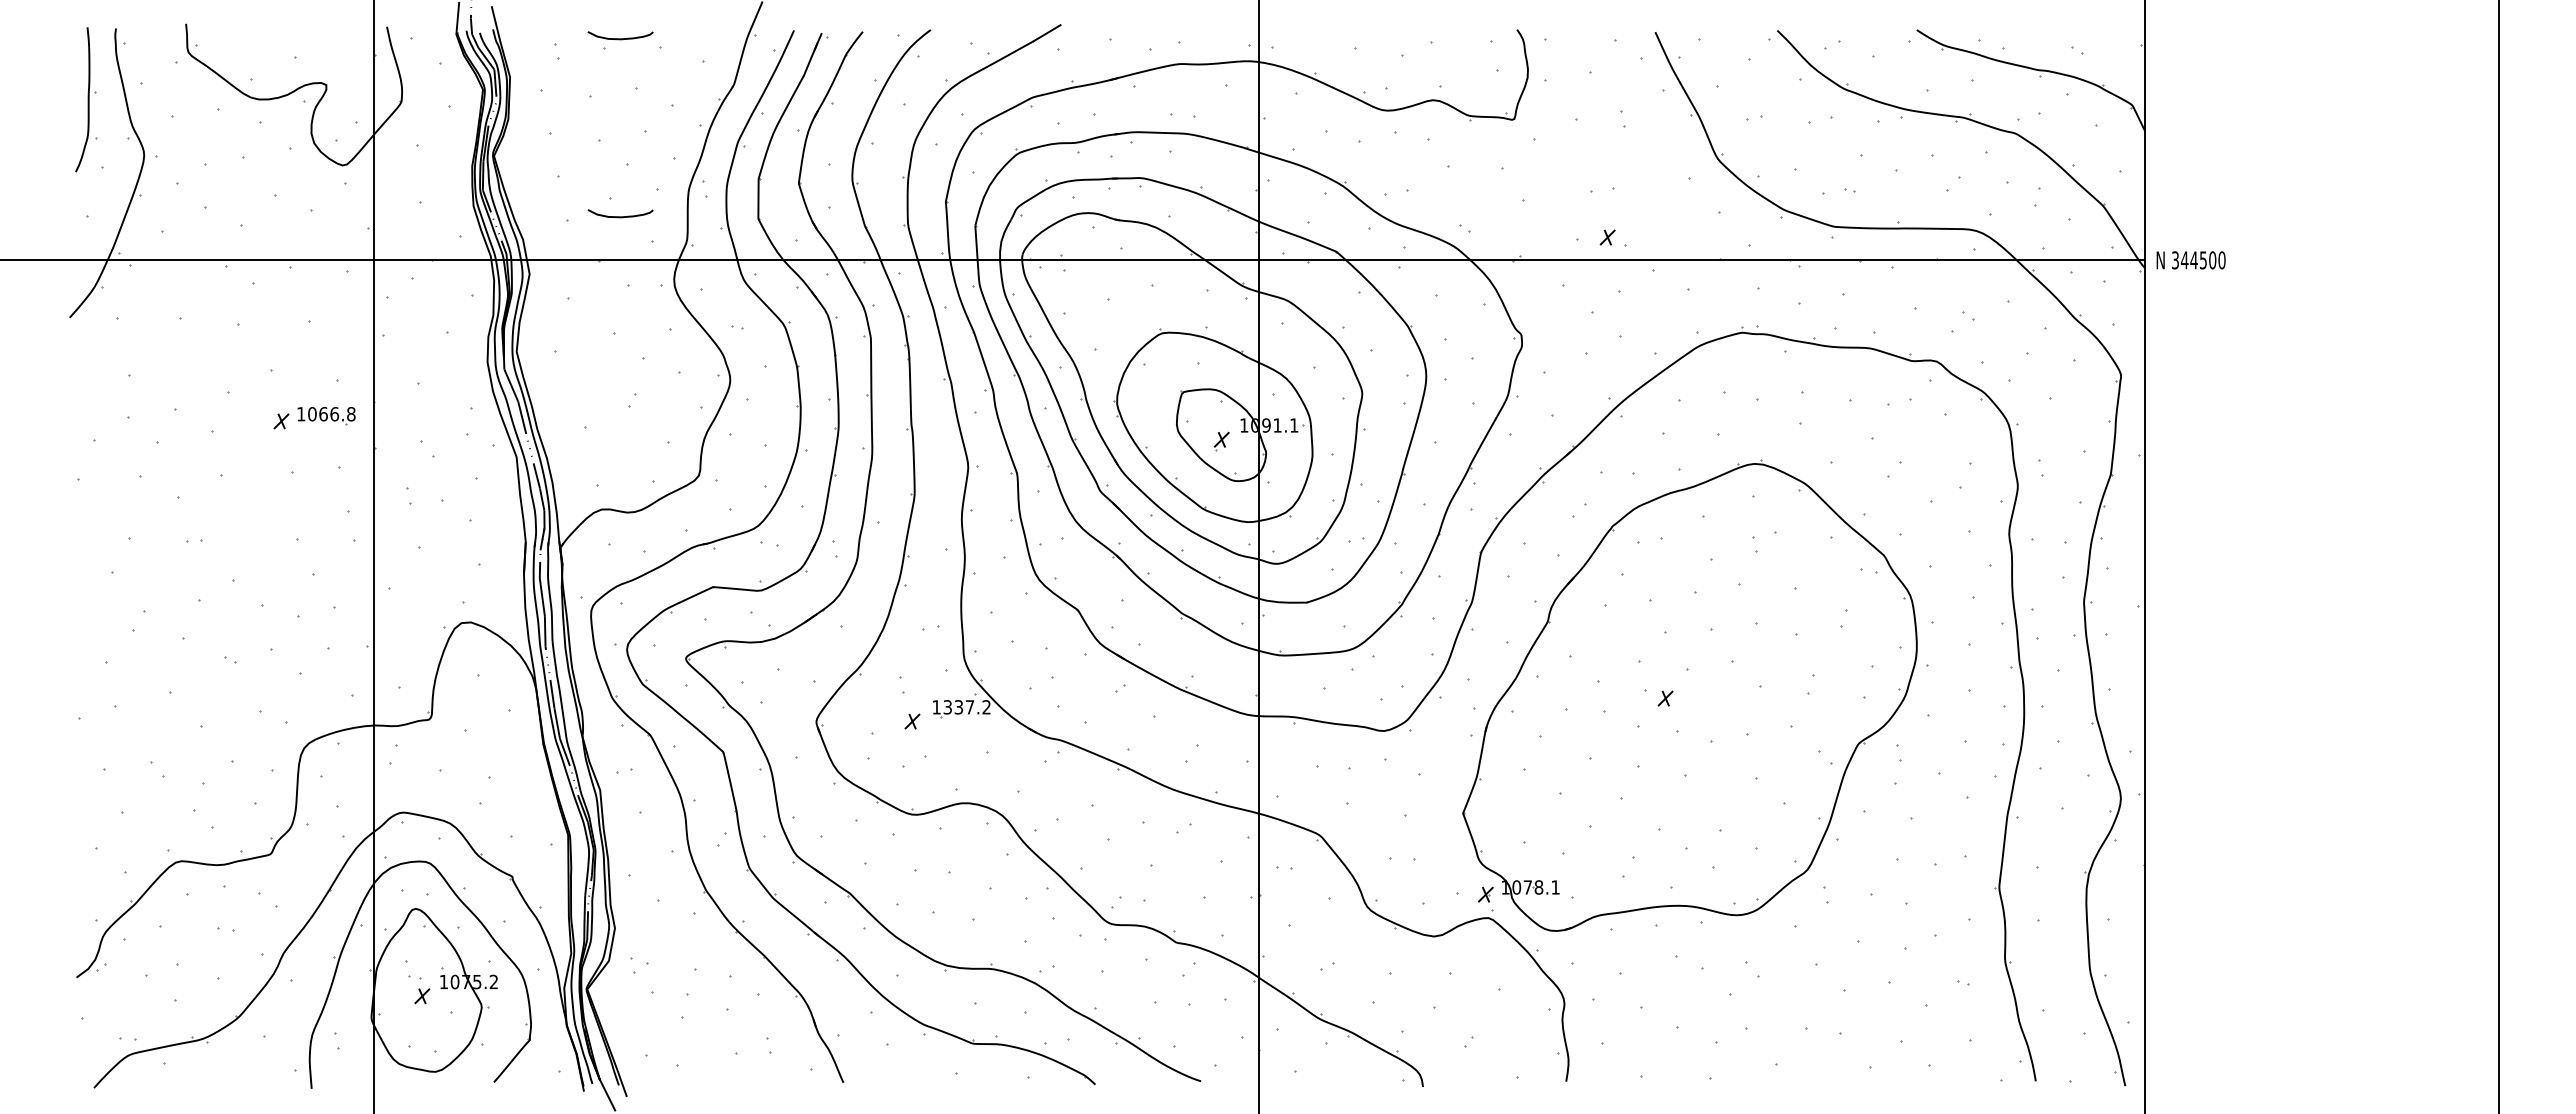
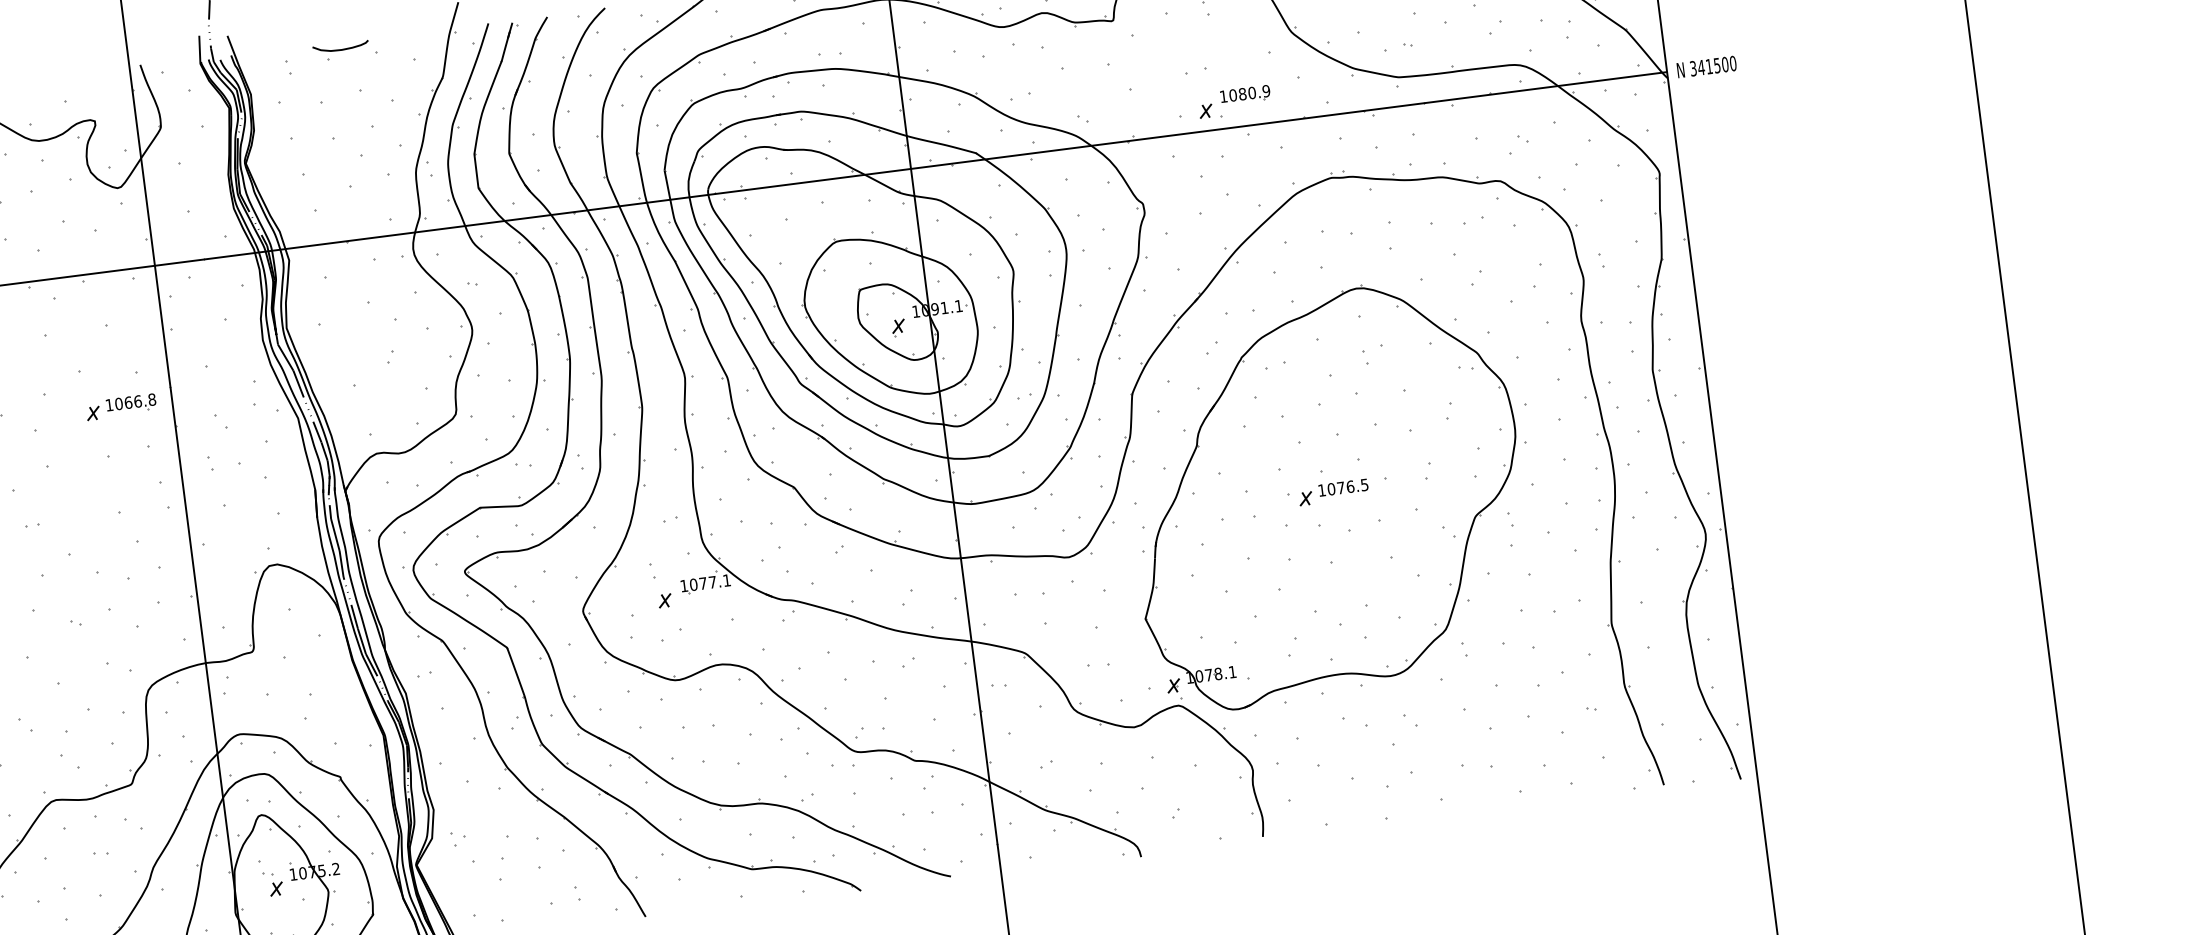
curve: (620, 216) -> (360, 201), removed
part: (1655, 224) -> (1245, 94), added
text: (2193, 260) -> (1708, 66), 344500 -> 341500
part: (1710, 691) -> (1343, 487), added
text: (966, 707) -> (709, 582), 1337.2 -> 1077.1

